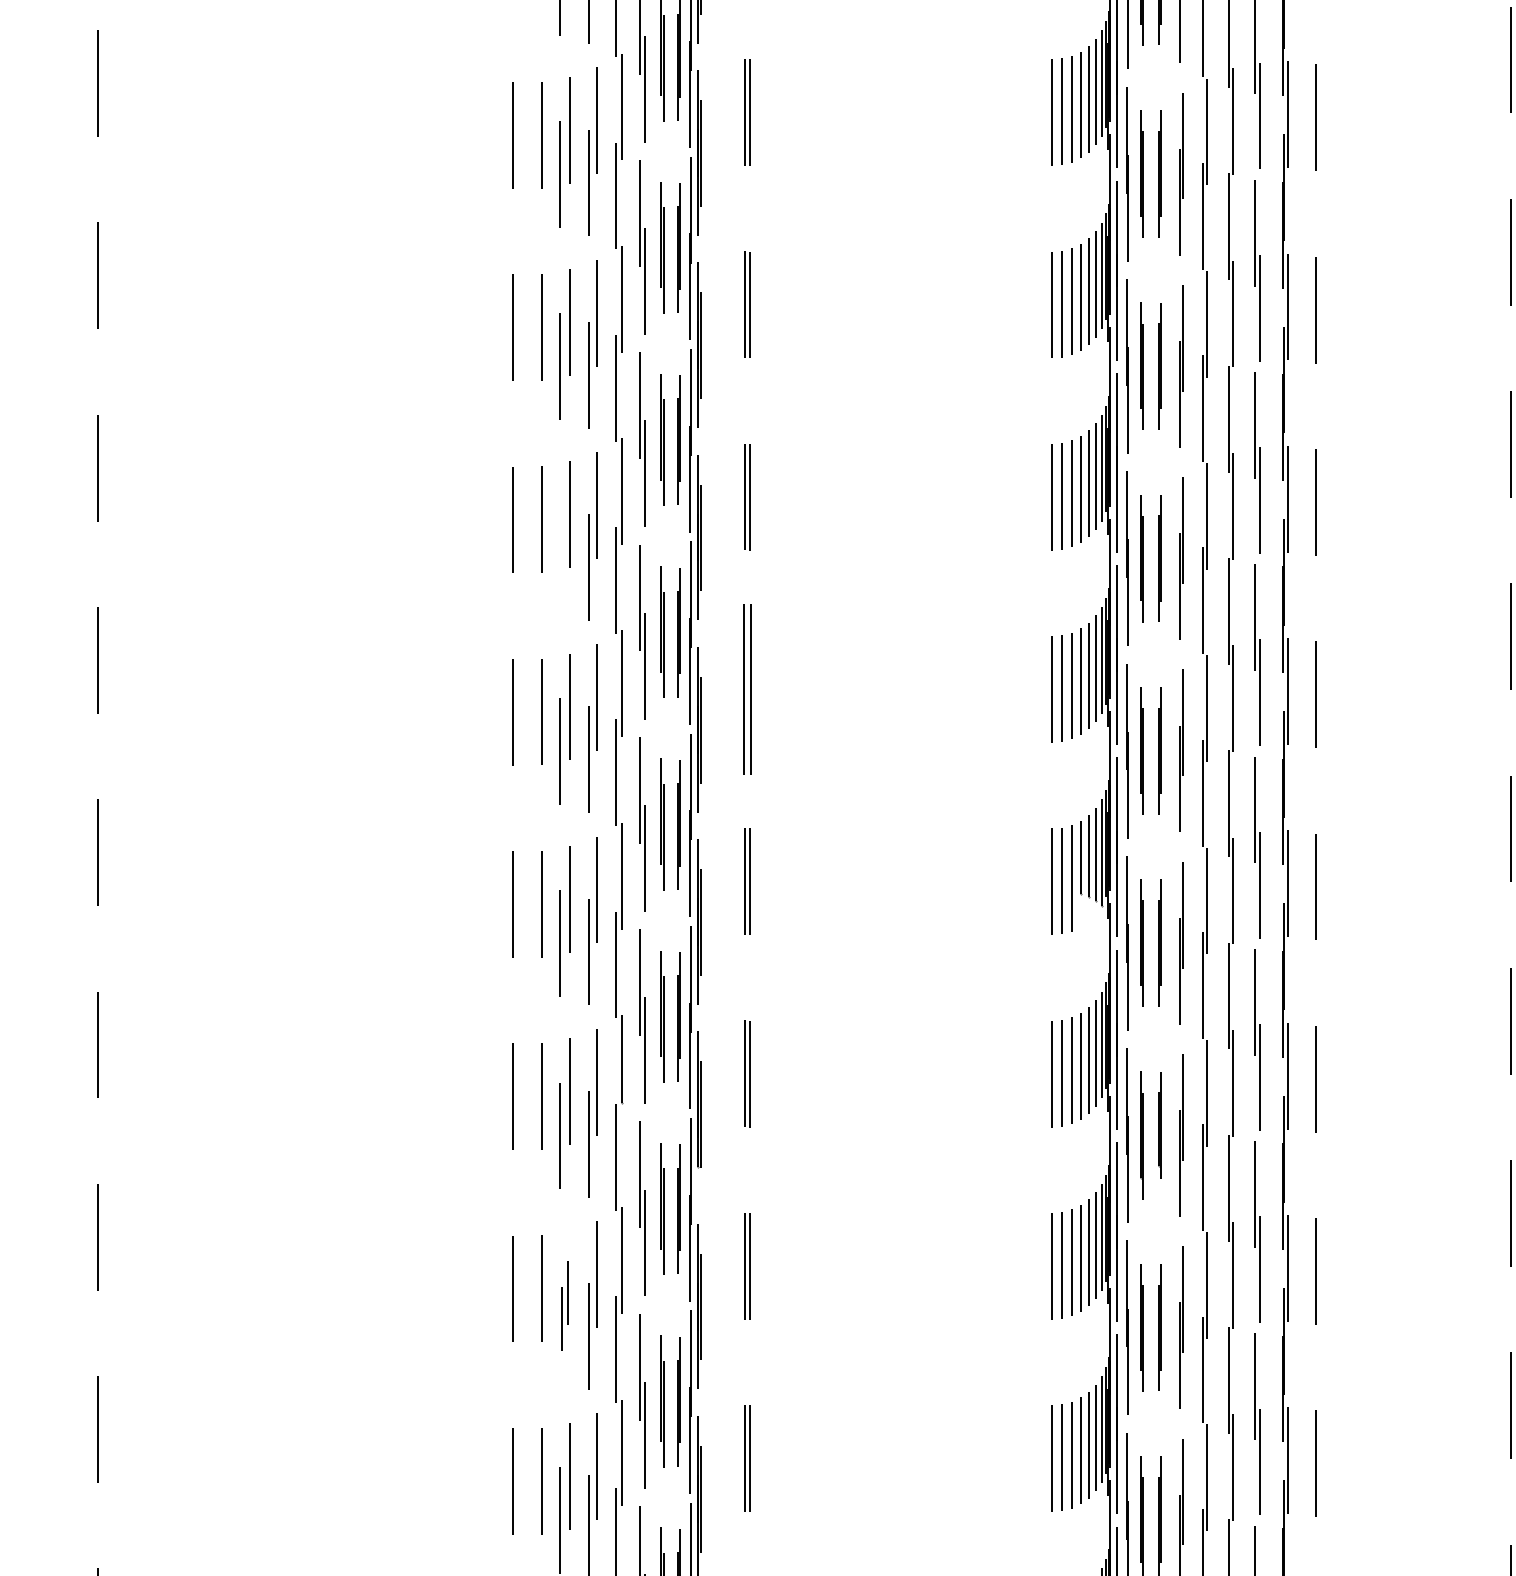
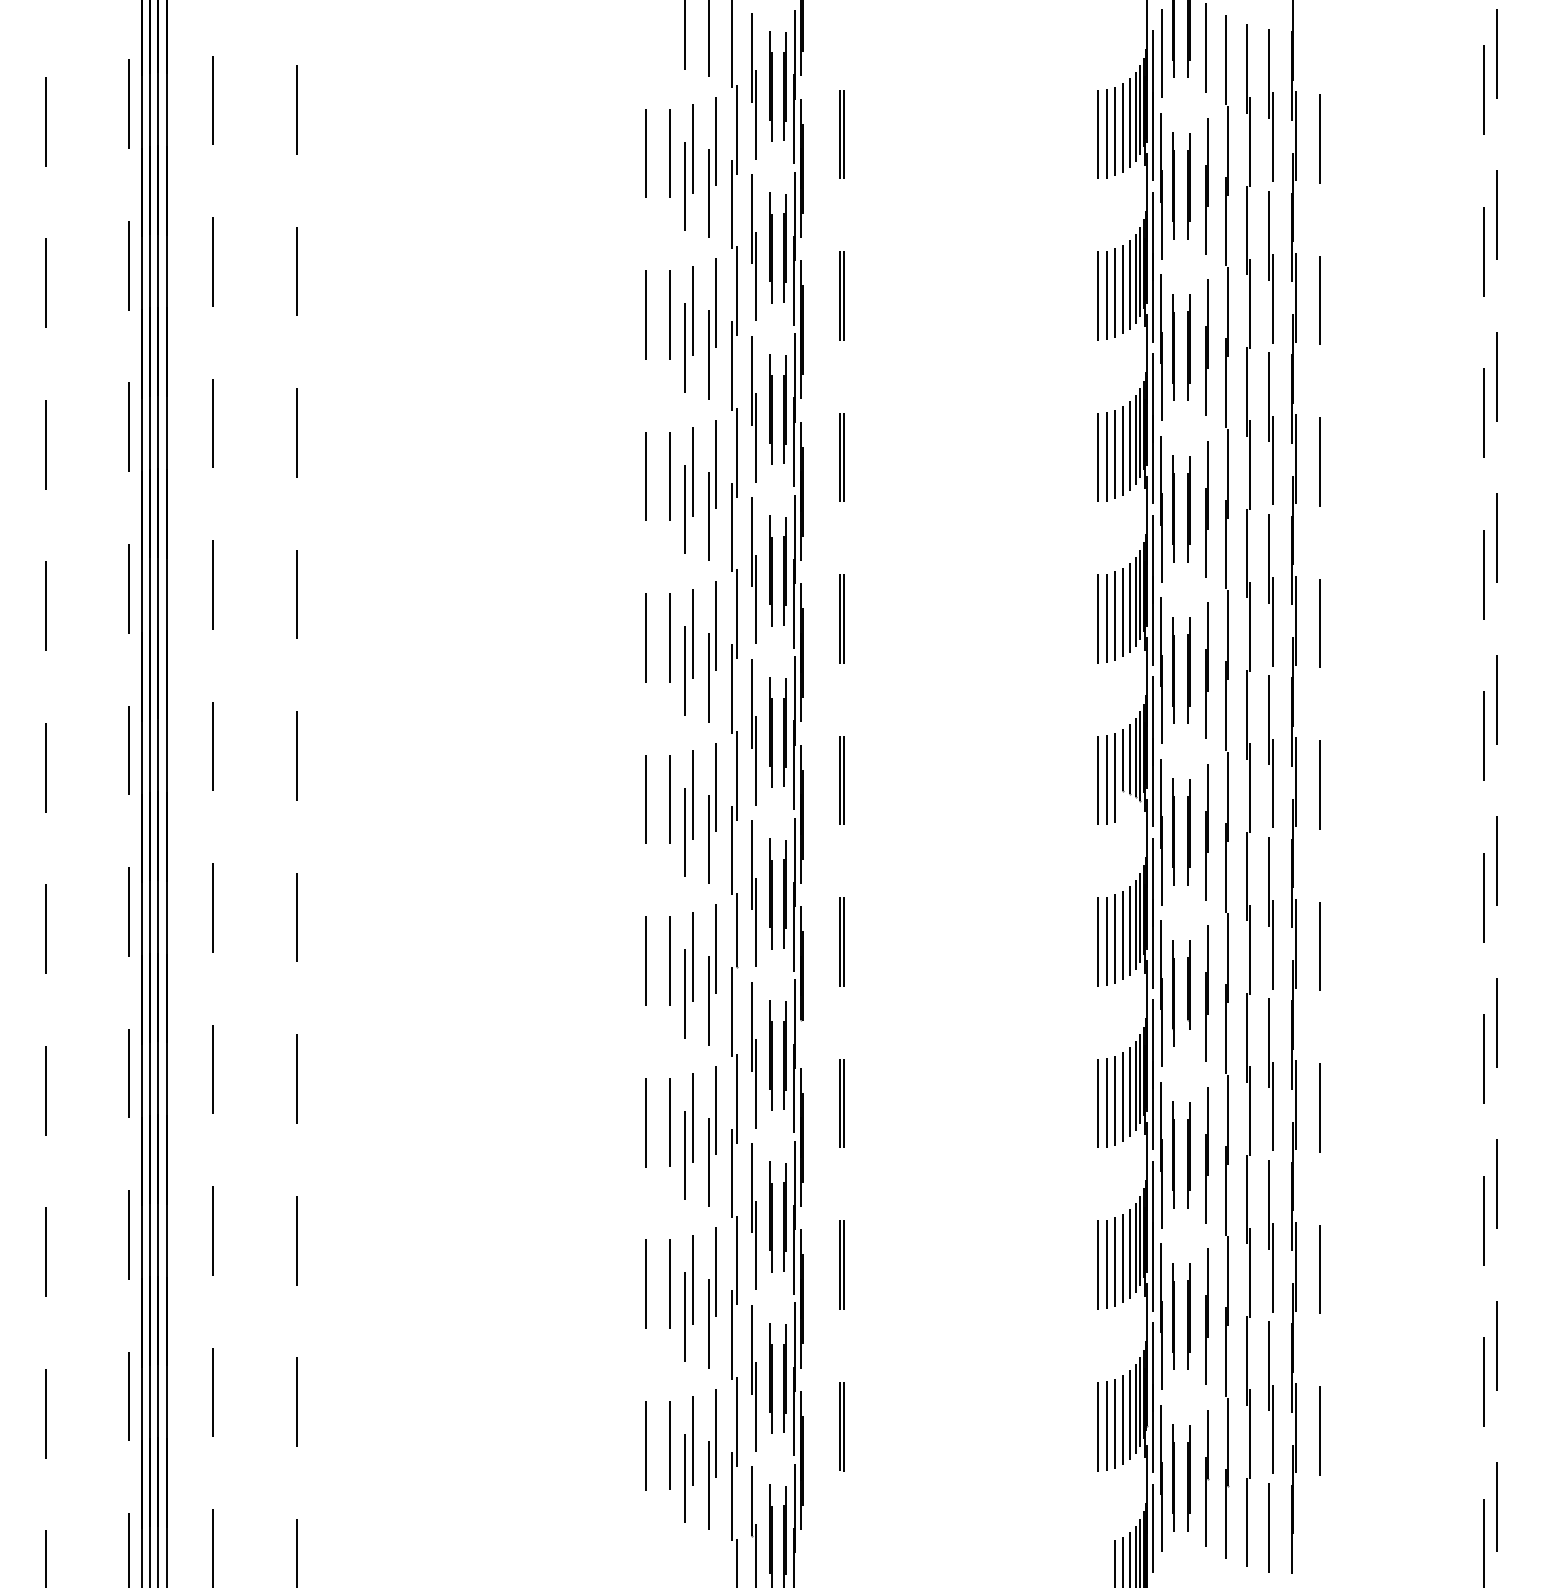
line: (560, 559) -> (685, 509), added
part: (746, 688) -> (841, 618), size x0.62
part: (564, 1305) -> (688, 1136), size x1.67

